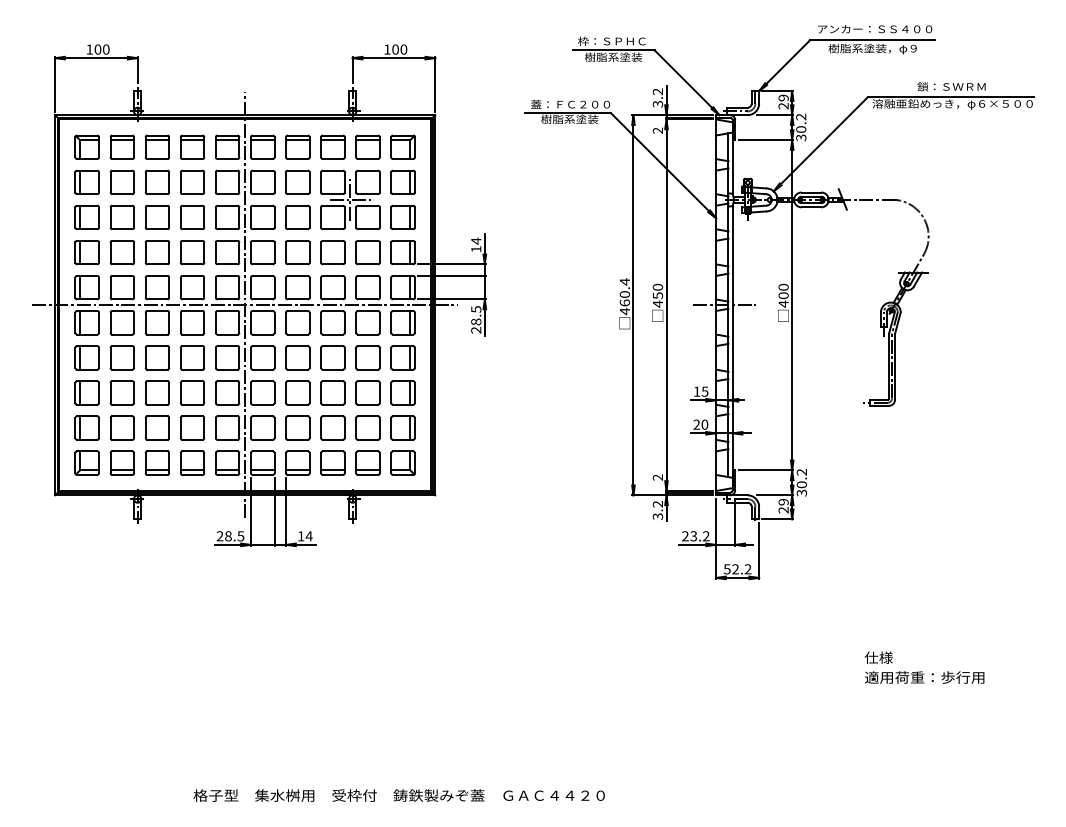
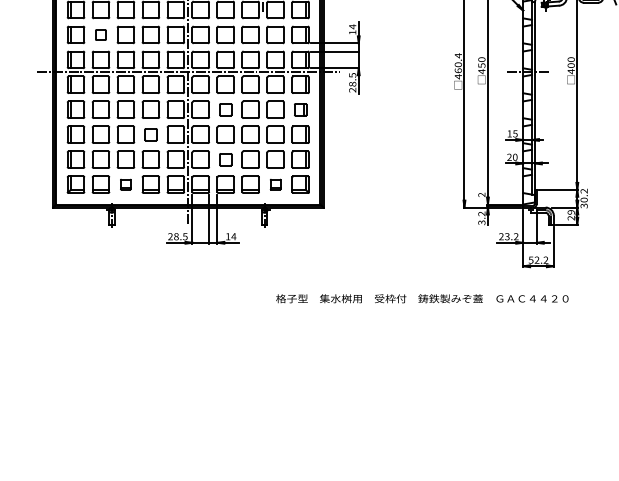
part: (121, 252) -> (100, 34), size x0.6
part: (297, 357) -> (225, 109), size x0.7
part: (402, 357) -> (300, 109), size x0.7
part: (192, 392) -> (150, 134), size x0.7
part: (297, 427) -> (225, 159), size x0.7
part: (156, 462) -> (125, 184), size x0.6
part: (367, 462) -> (275, 184), size x0.6
text: (398, 795) -> (421, 298), moved

